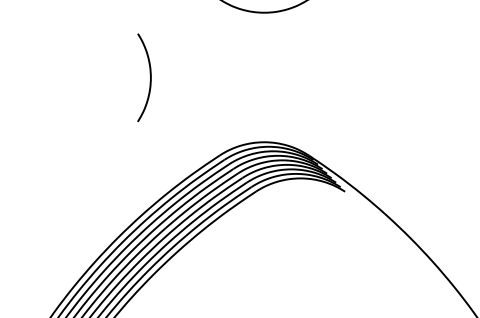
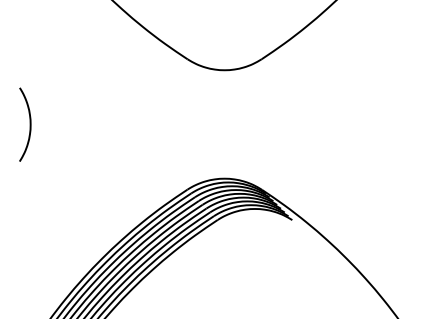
curve: (149, 77) -> (29, 124), moved

